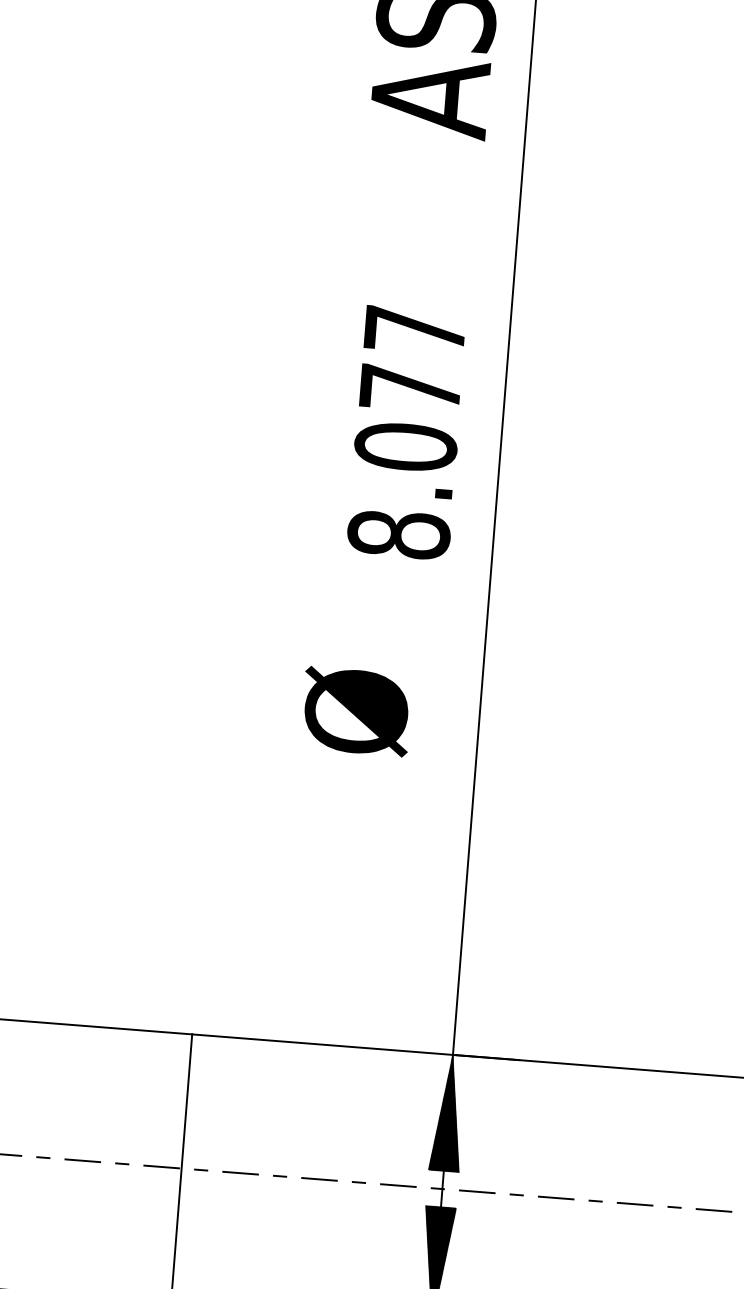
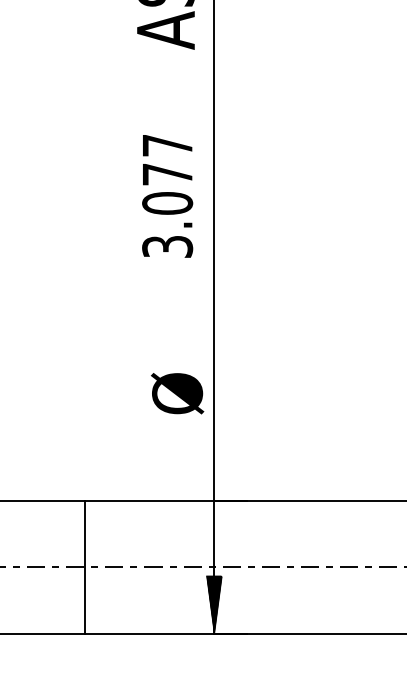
text: (398, 533) -> (167, 246), 8.077 -> 3.077
text: (356, 711) -> (177, 393), moved
hatch: (446, 1112) -> (213, 529), removed

